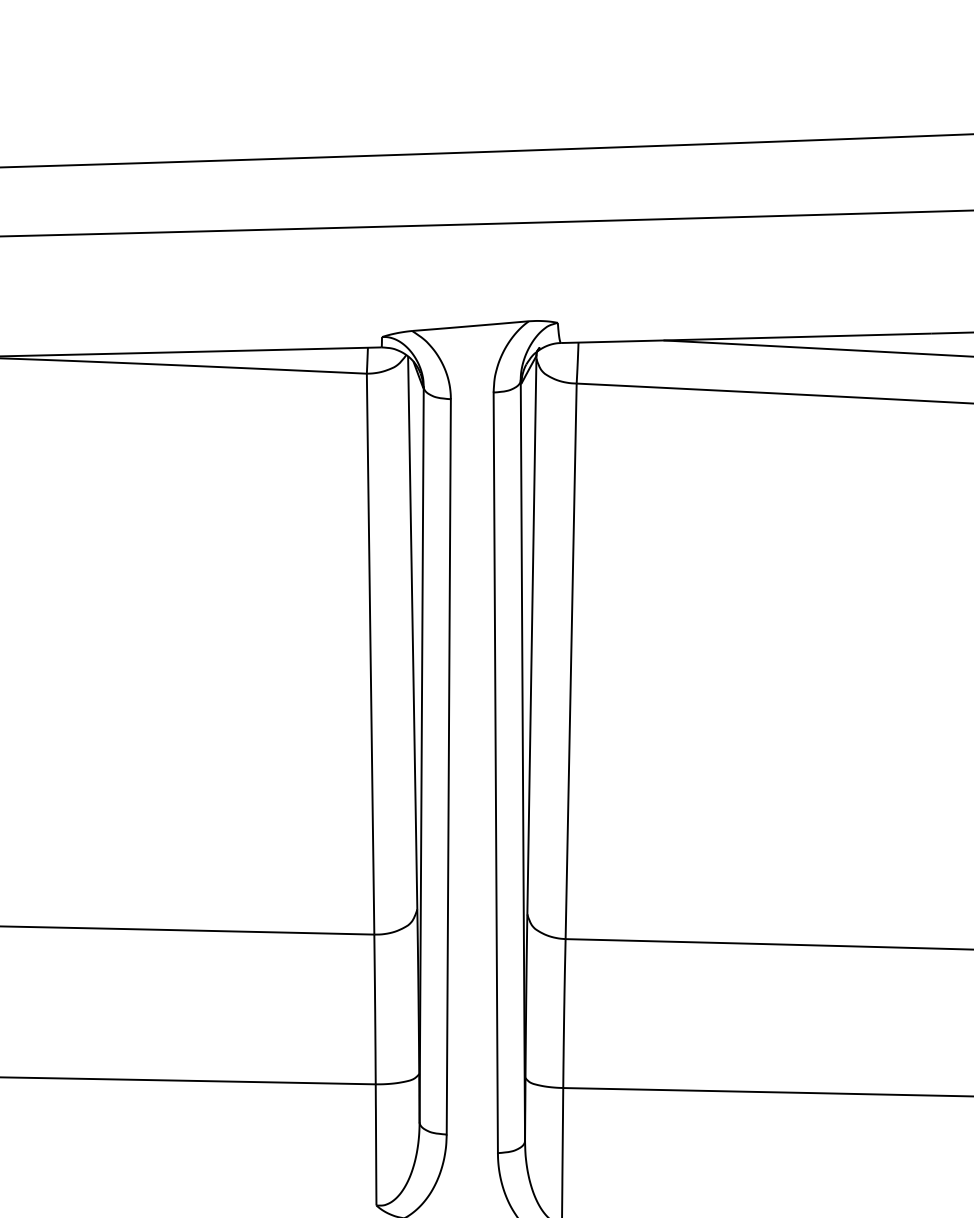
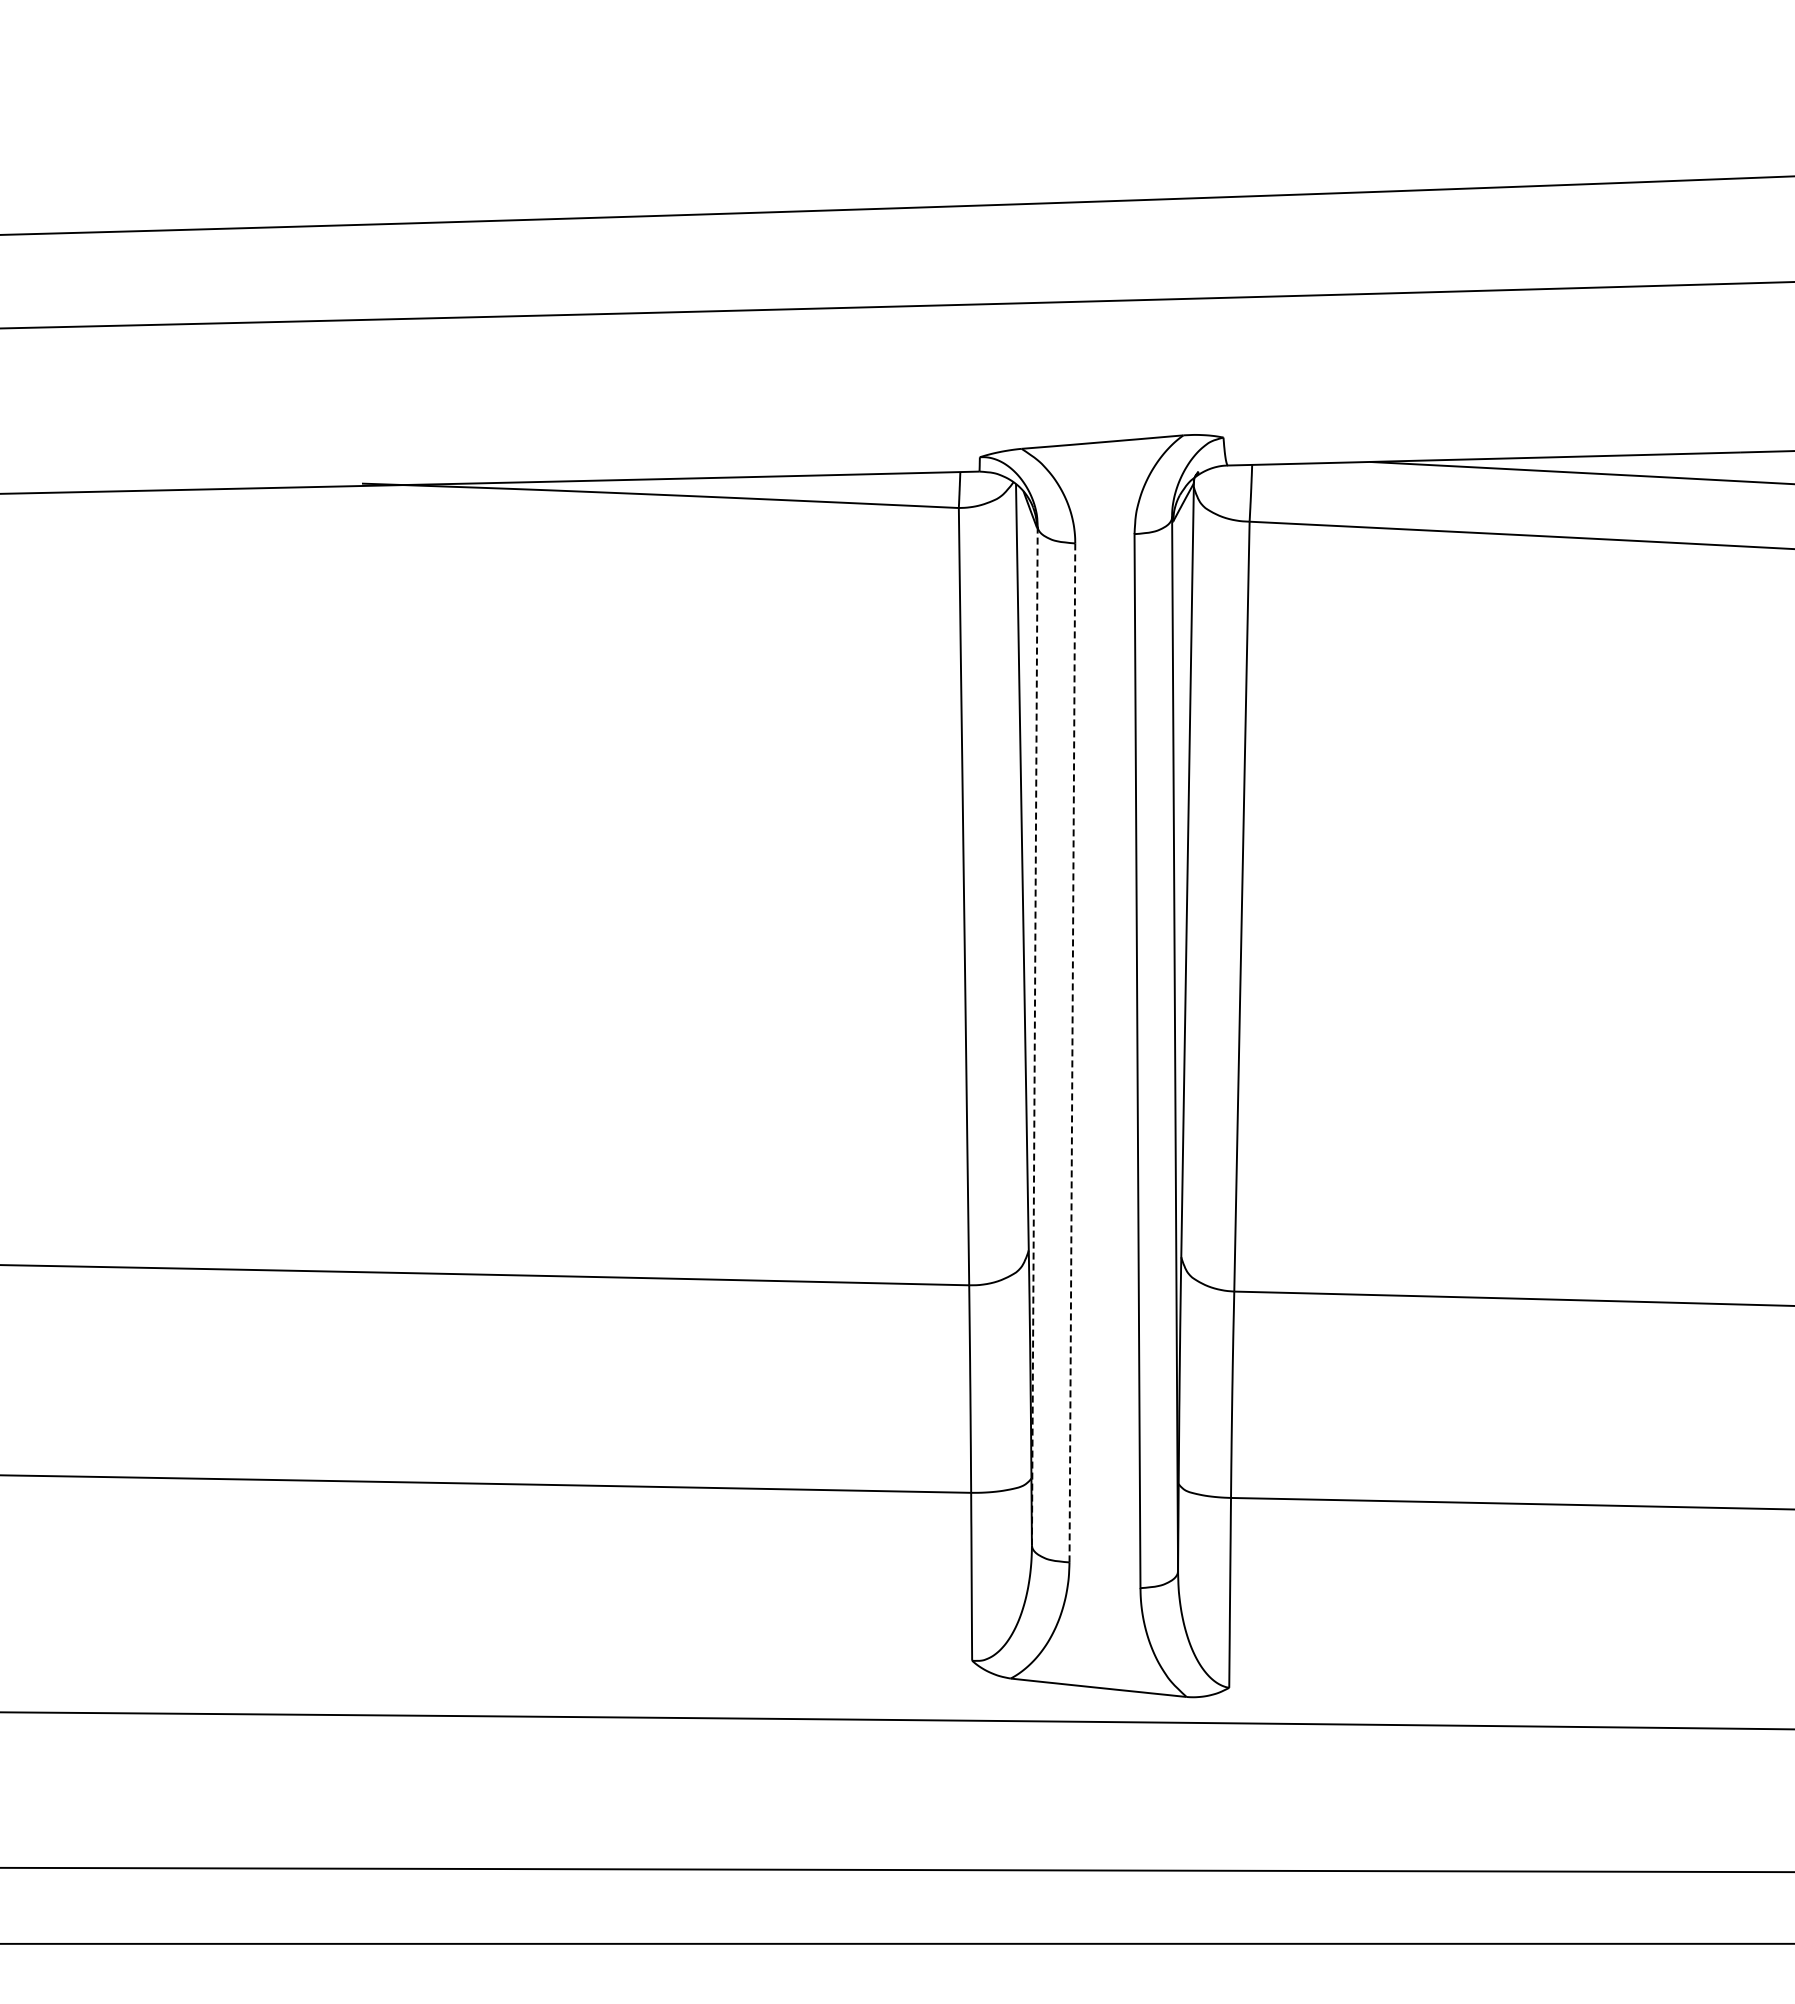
line: (421, 755) -> (1034, 1036), solid -> dashed
line: (448, 766) -> (1072, 1052), solid -> dashed

